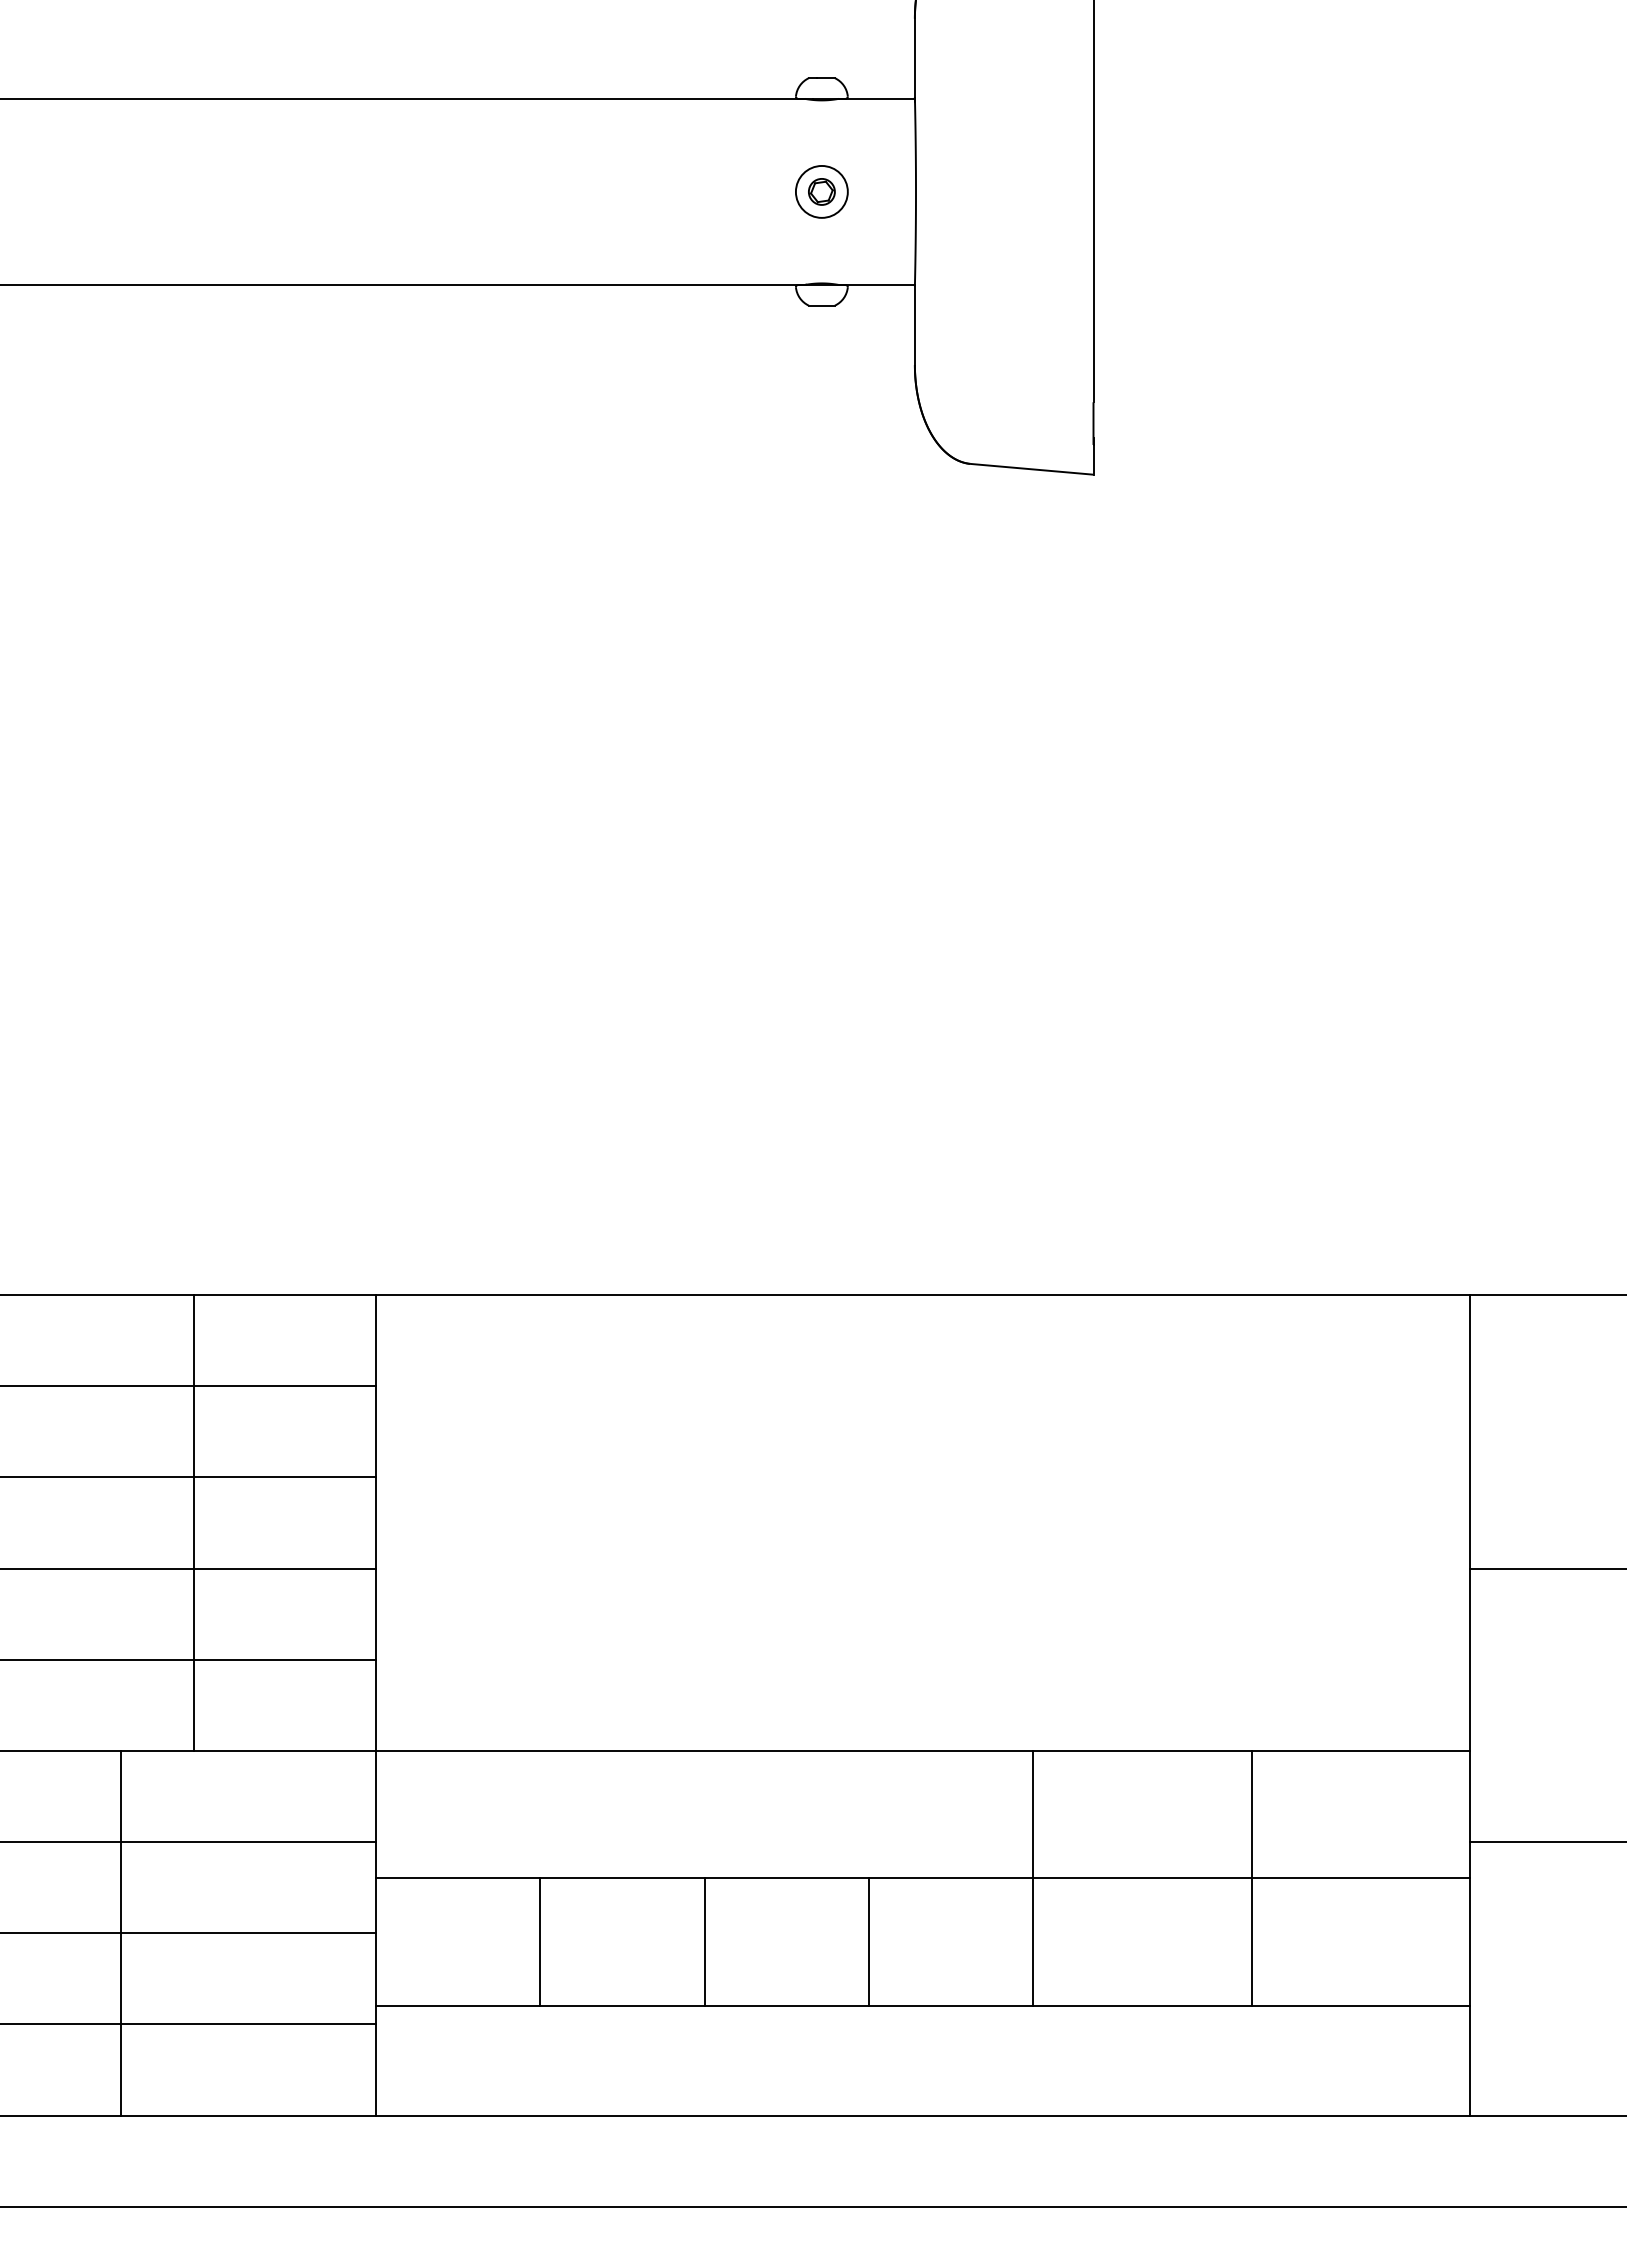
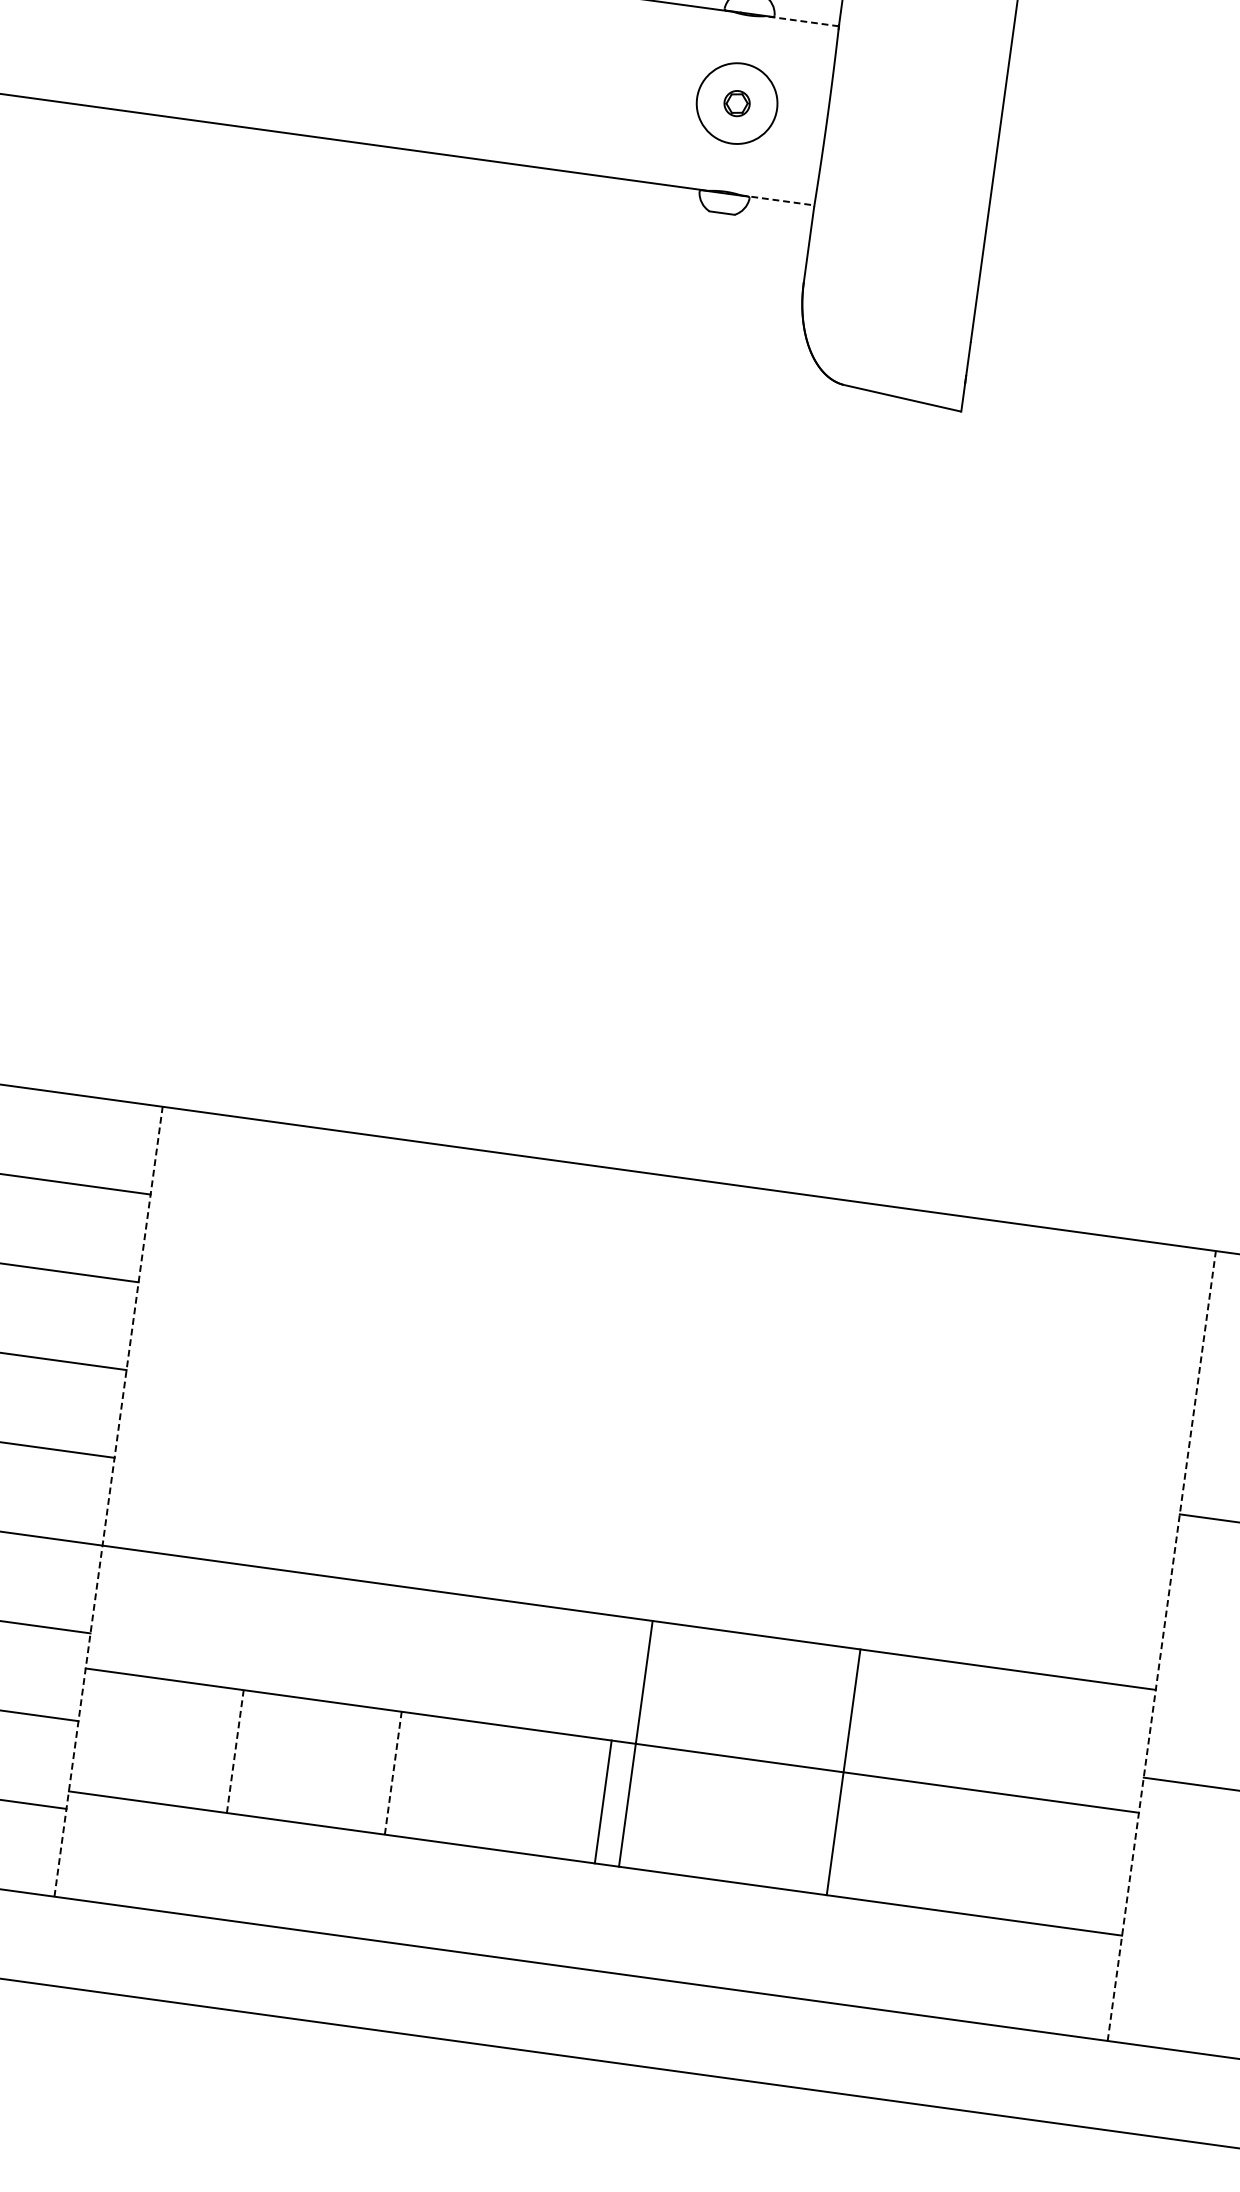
line: (876, 98) -> (802, 20), solid -> dashed
circle: (821, 191) -> (736, 103), size x1.6
line: (877, 284) -> (778, 200), solid -> dashed
line: (376, 1704) -> (108, 1501), solid -> dashed
line: (1470, 1704) -> (1162, 1645), solid -> dashed
line: (1032, 1878) -> (635, 1743), moved
line: (1251, 1878) -> (843, 1772), moved
line: (540, 1942) -> (235, 1751), solid -> dashed
line: (704, 1942) -> (393, 1773), solid -> dashed
line: (868, 1942) -> (603, 1802), moved

